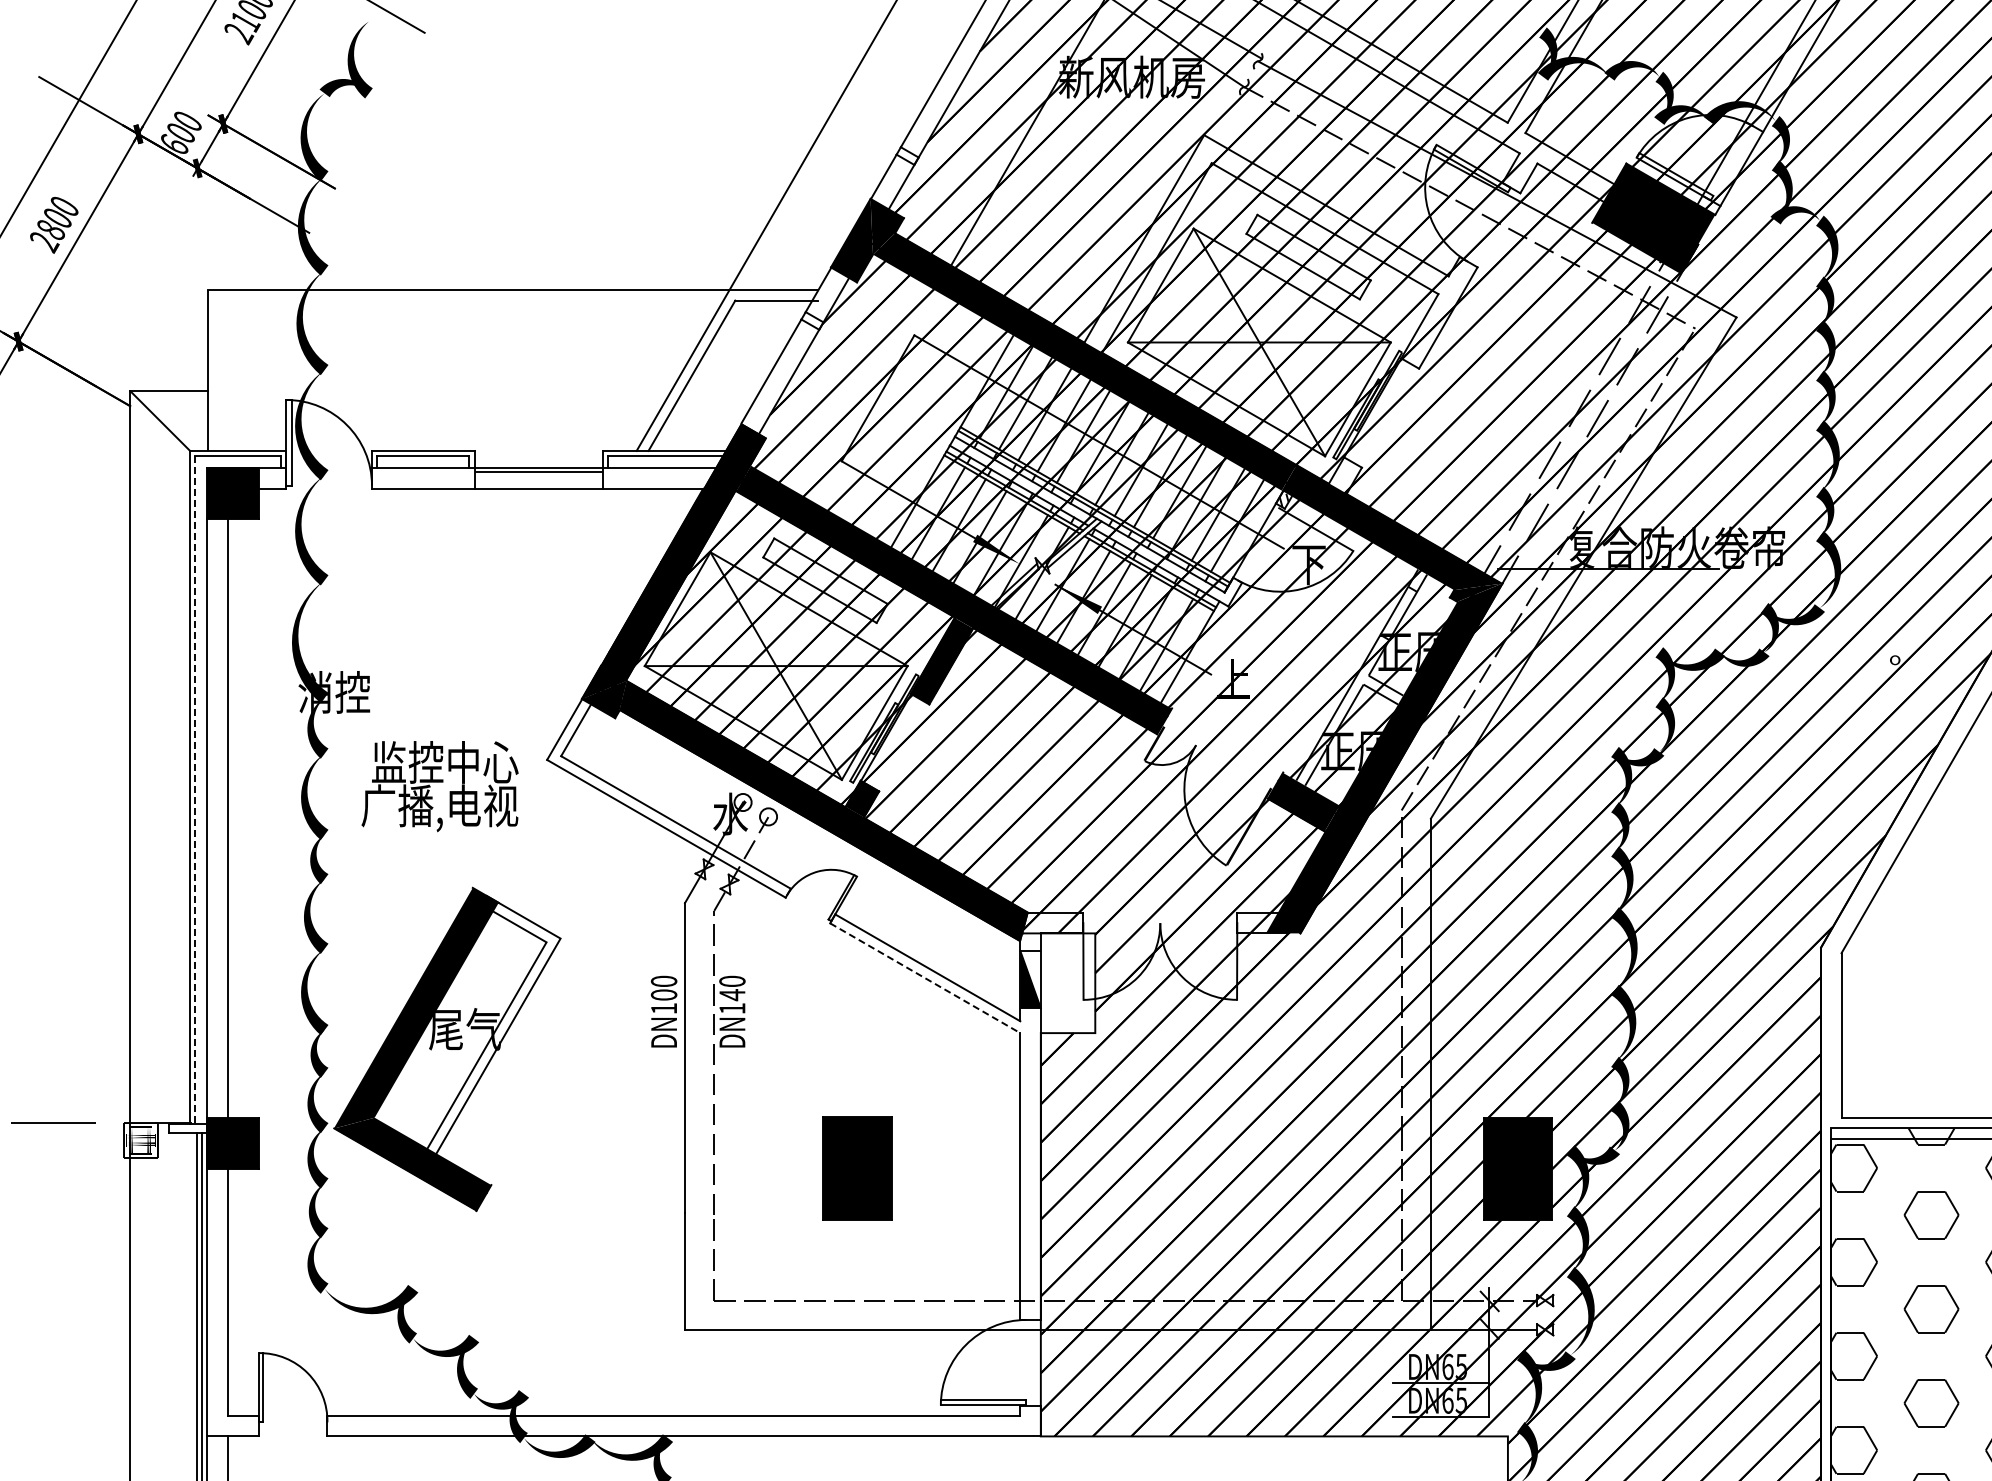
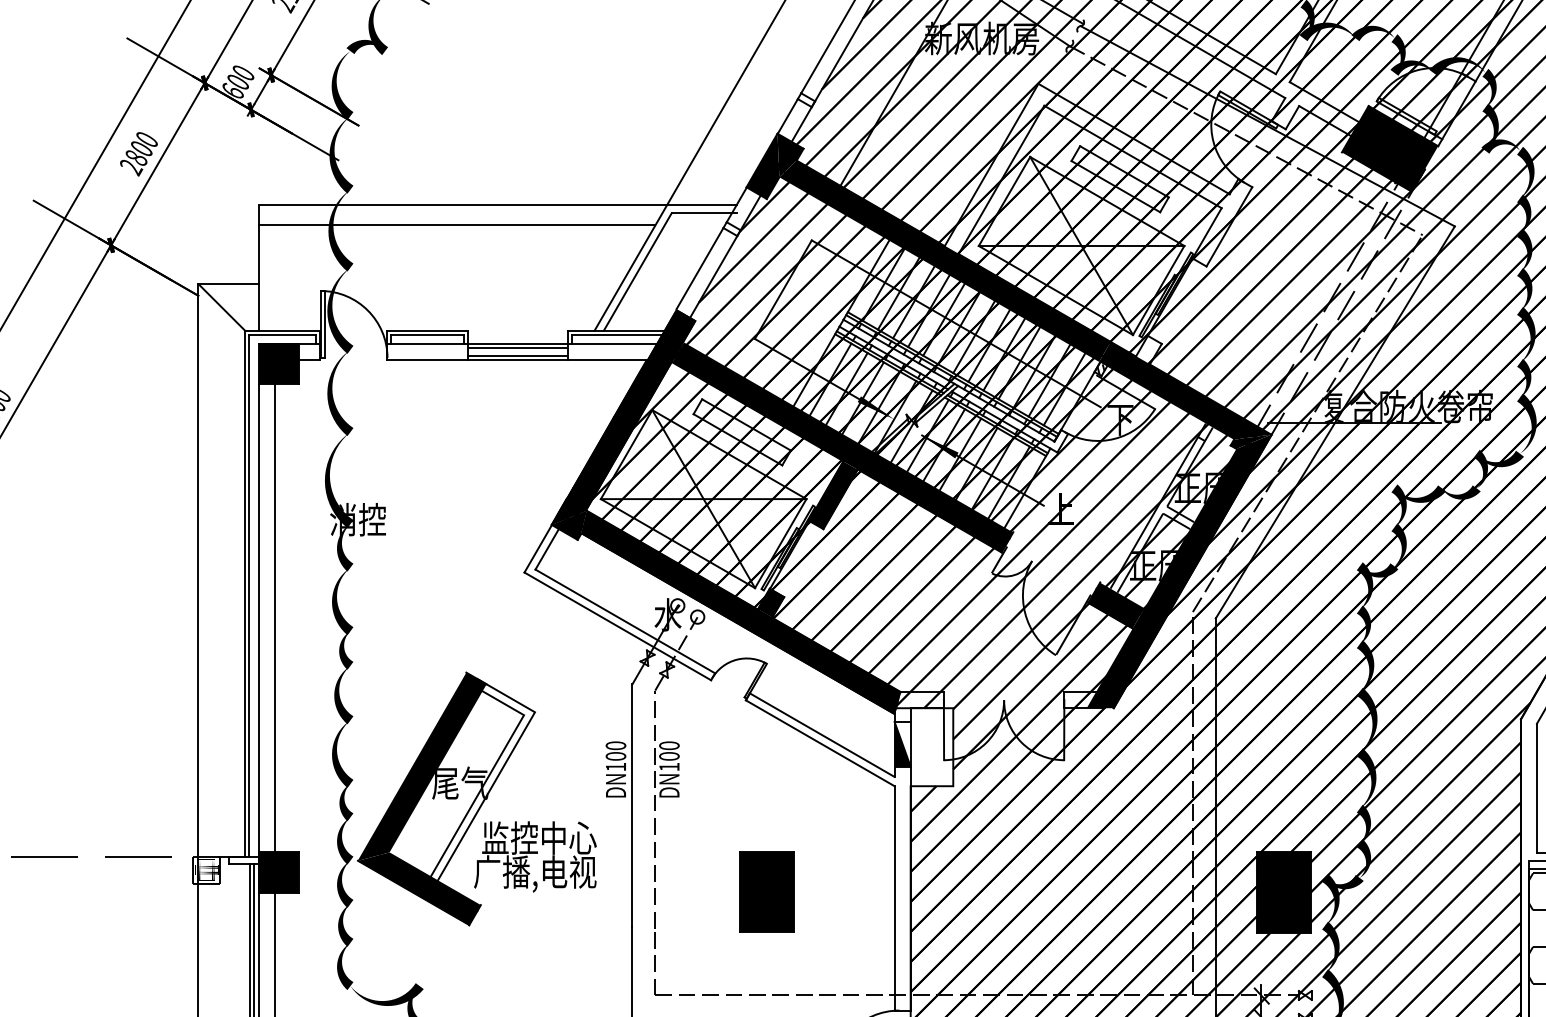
line: (460, 316) -> (456, 225), added
line: (538, 483) -> (517, 356), added
text: (439, 786) -> (534, 856), moved
line: (195, 790) -> (249, 596), dashed -> solid
line: (925, 978) -> (820, 743), dashed -> solid
text: (732, 995) -> (669, 756), DN140 -> DN100

